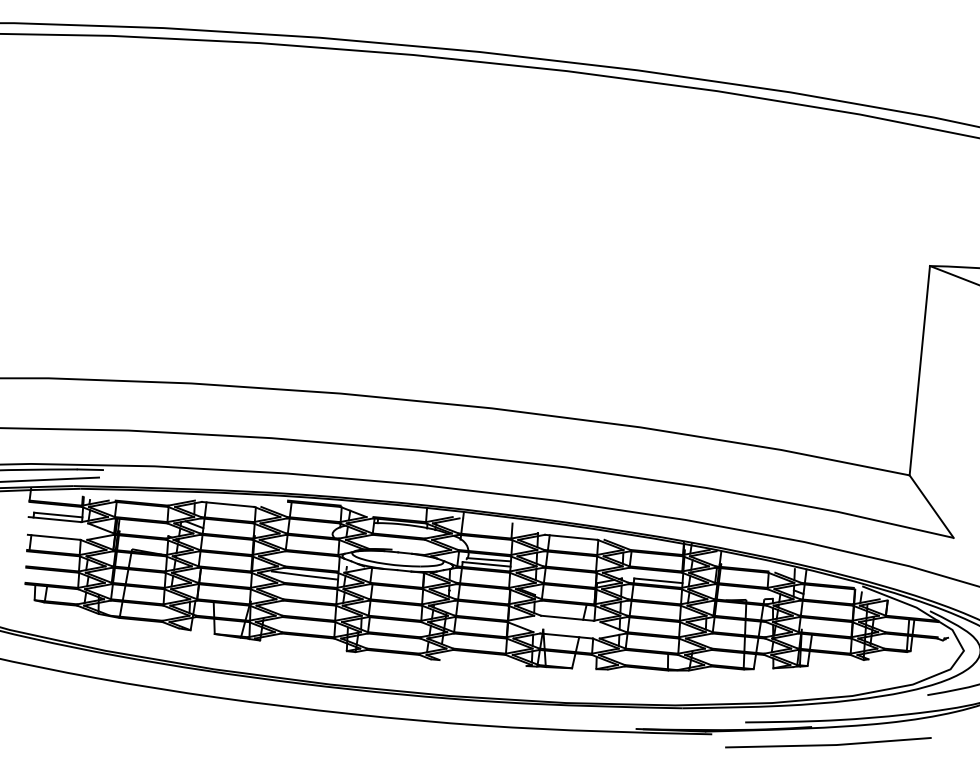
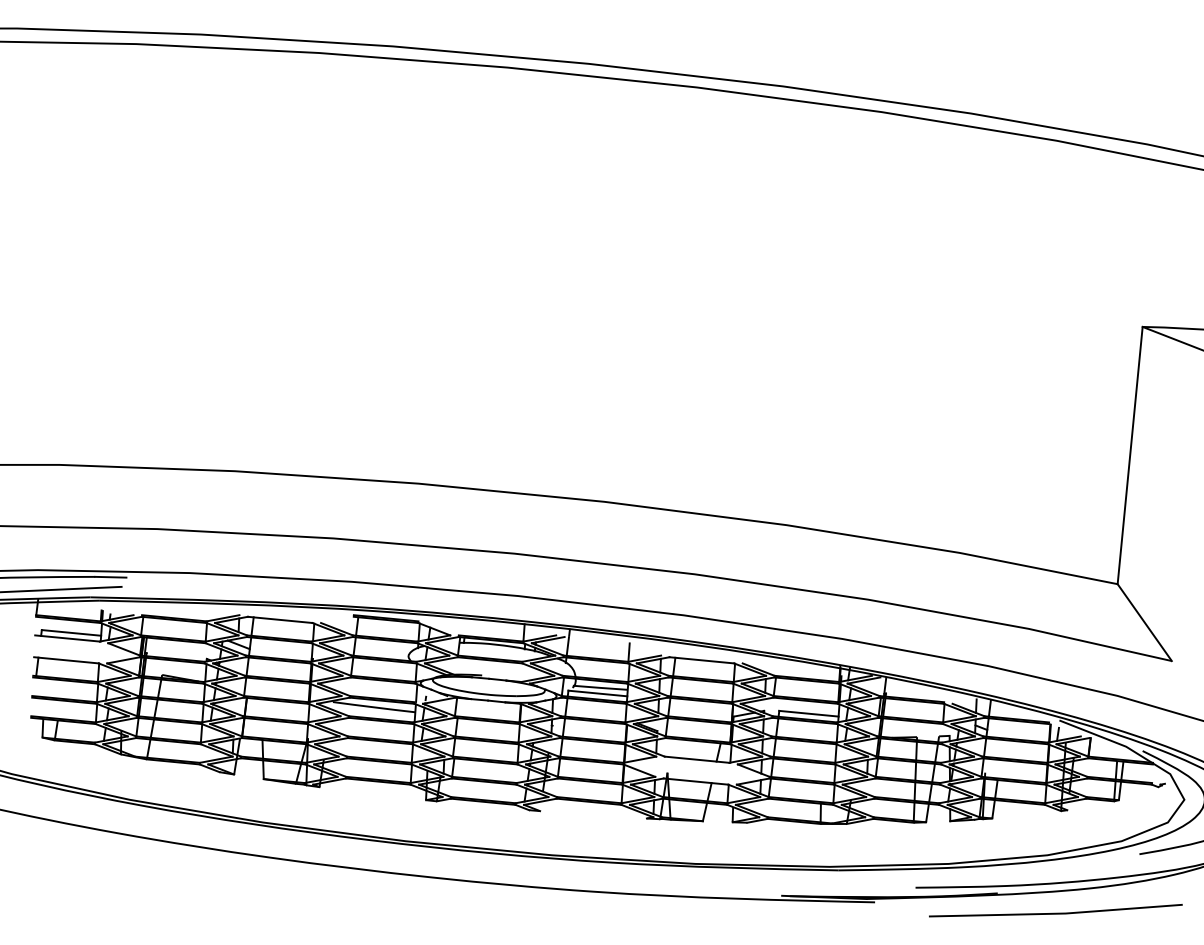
line: (828, 744) -> (1055, 912), moved

